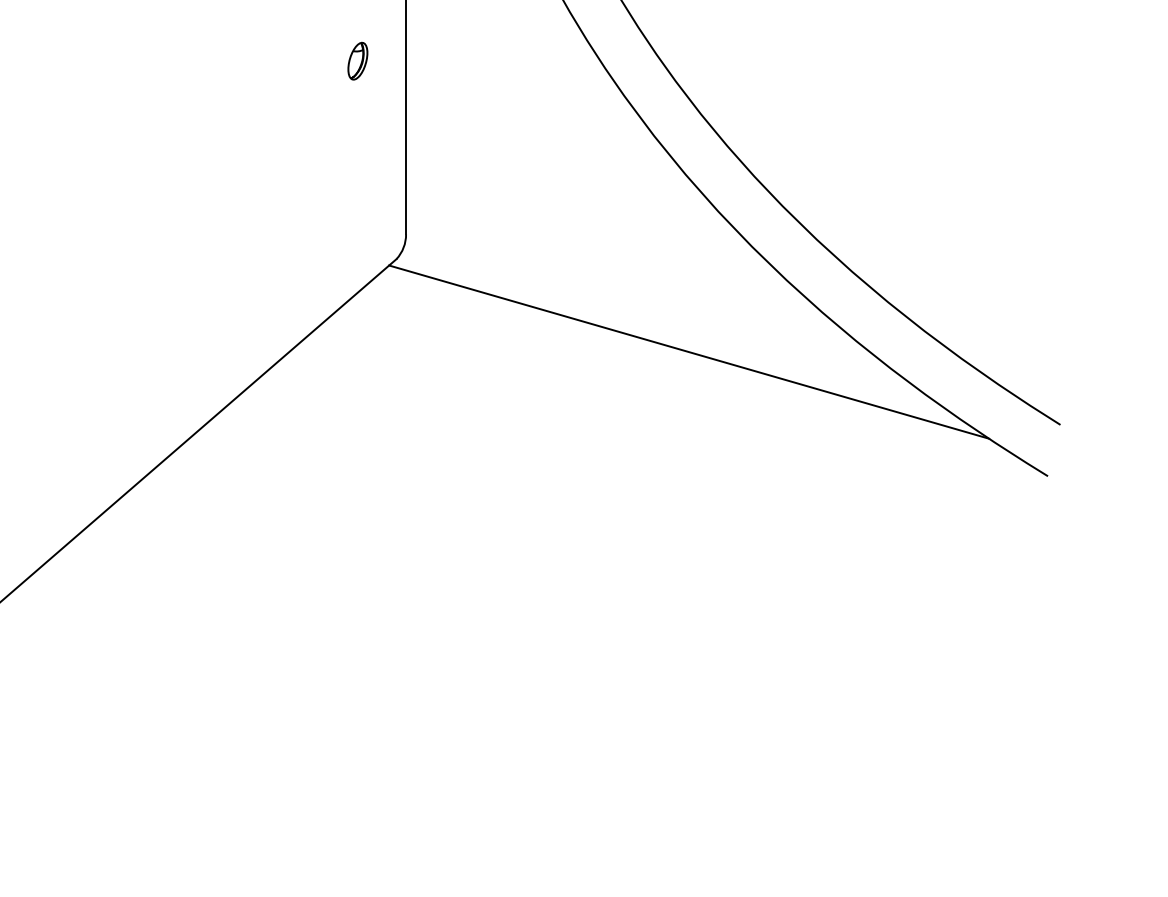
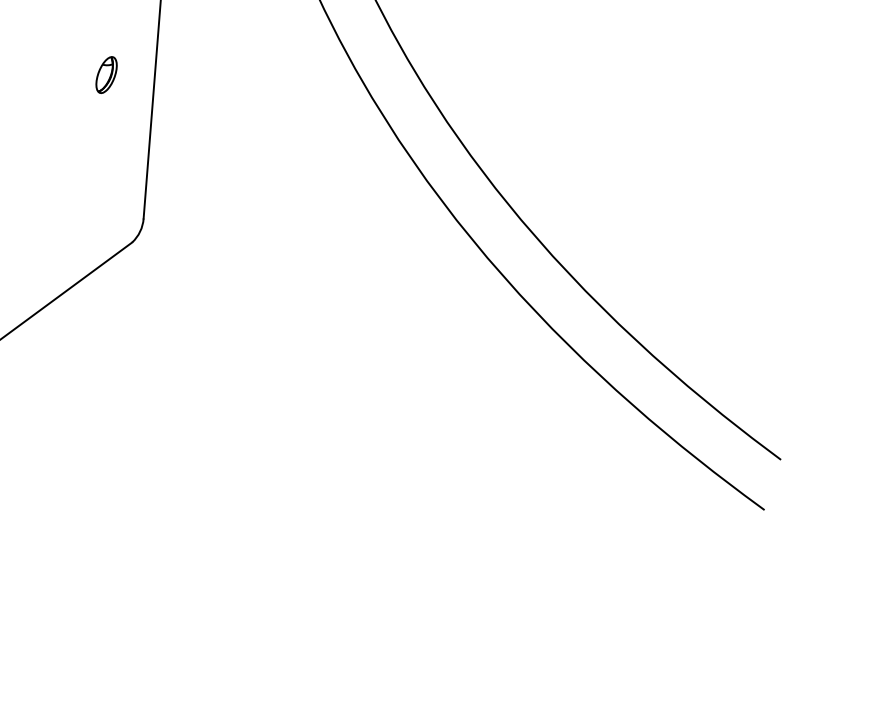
part: (357, 60) -> (106, 74), moved
line: (689, 351) -> (416, 357), removed

